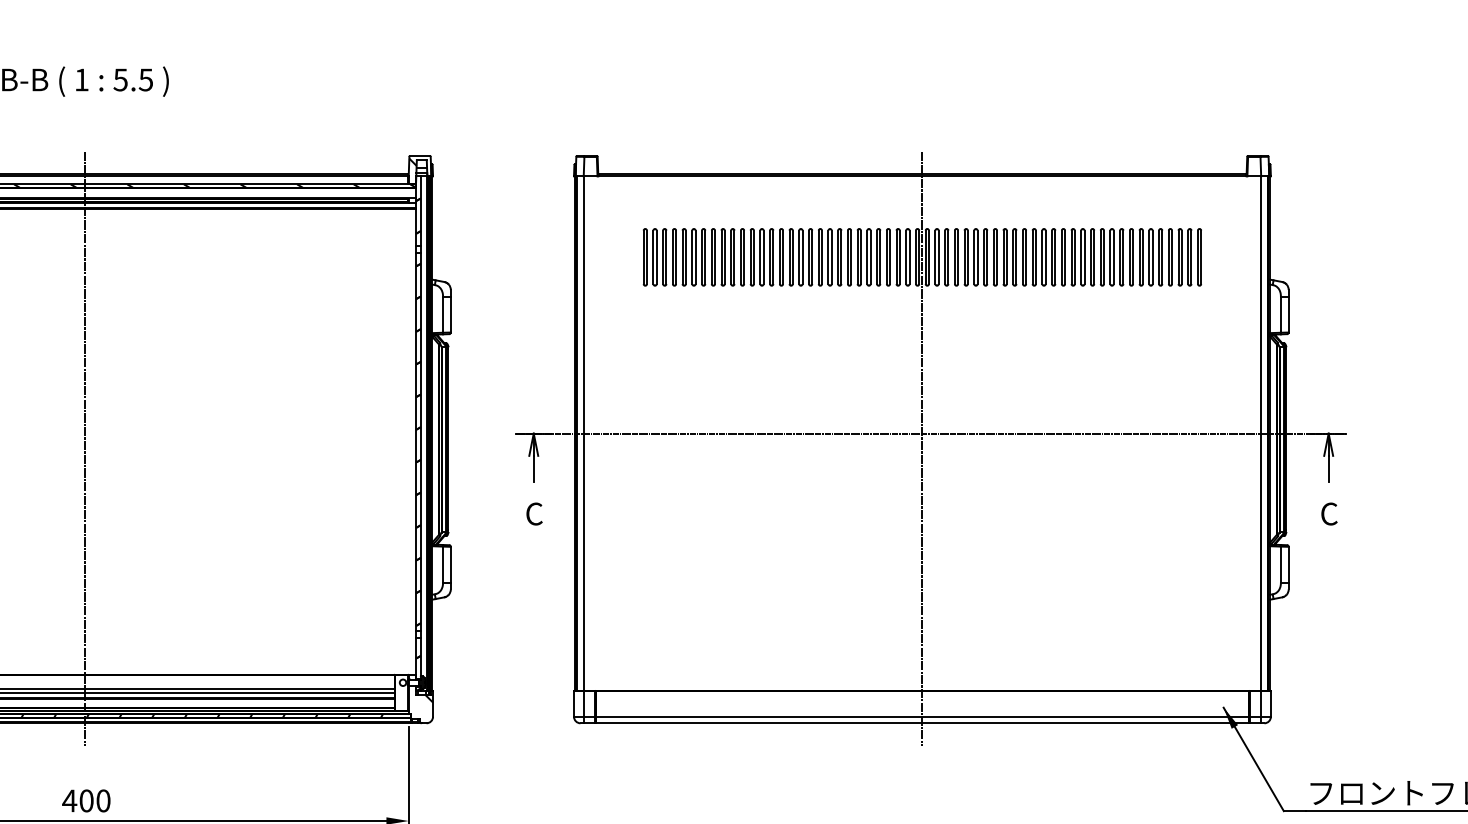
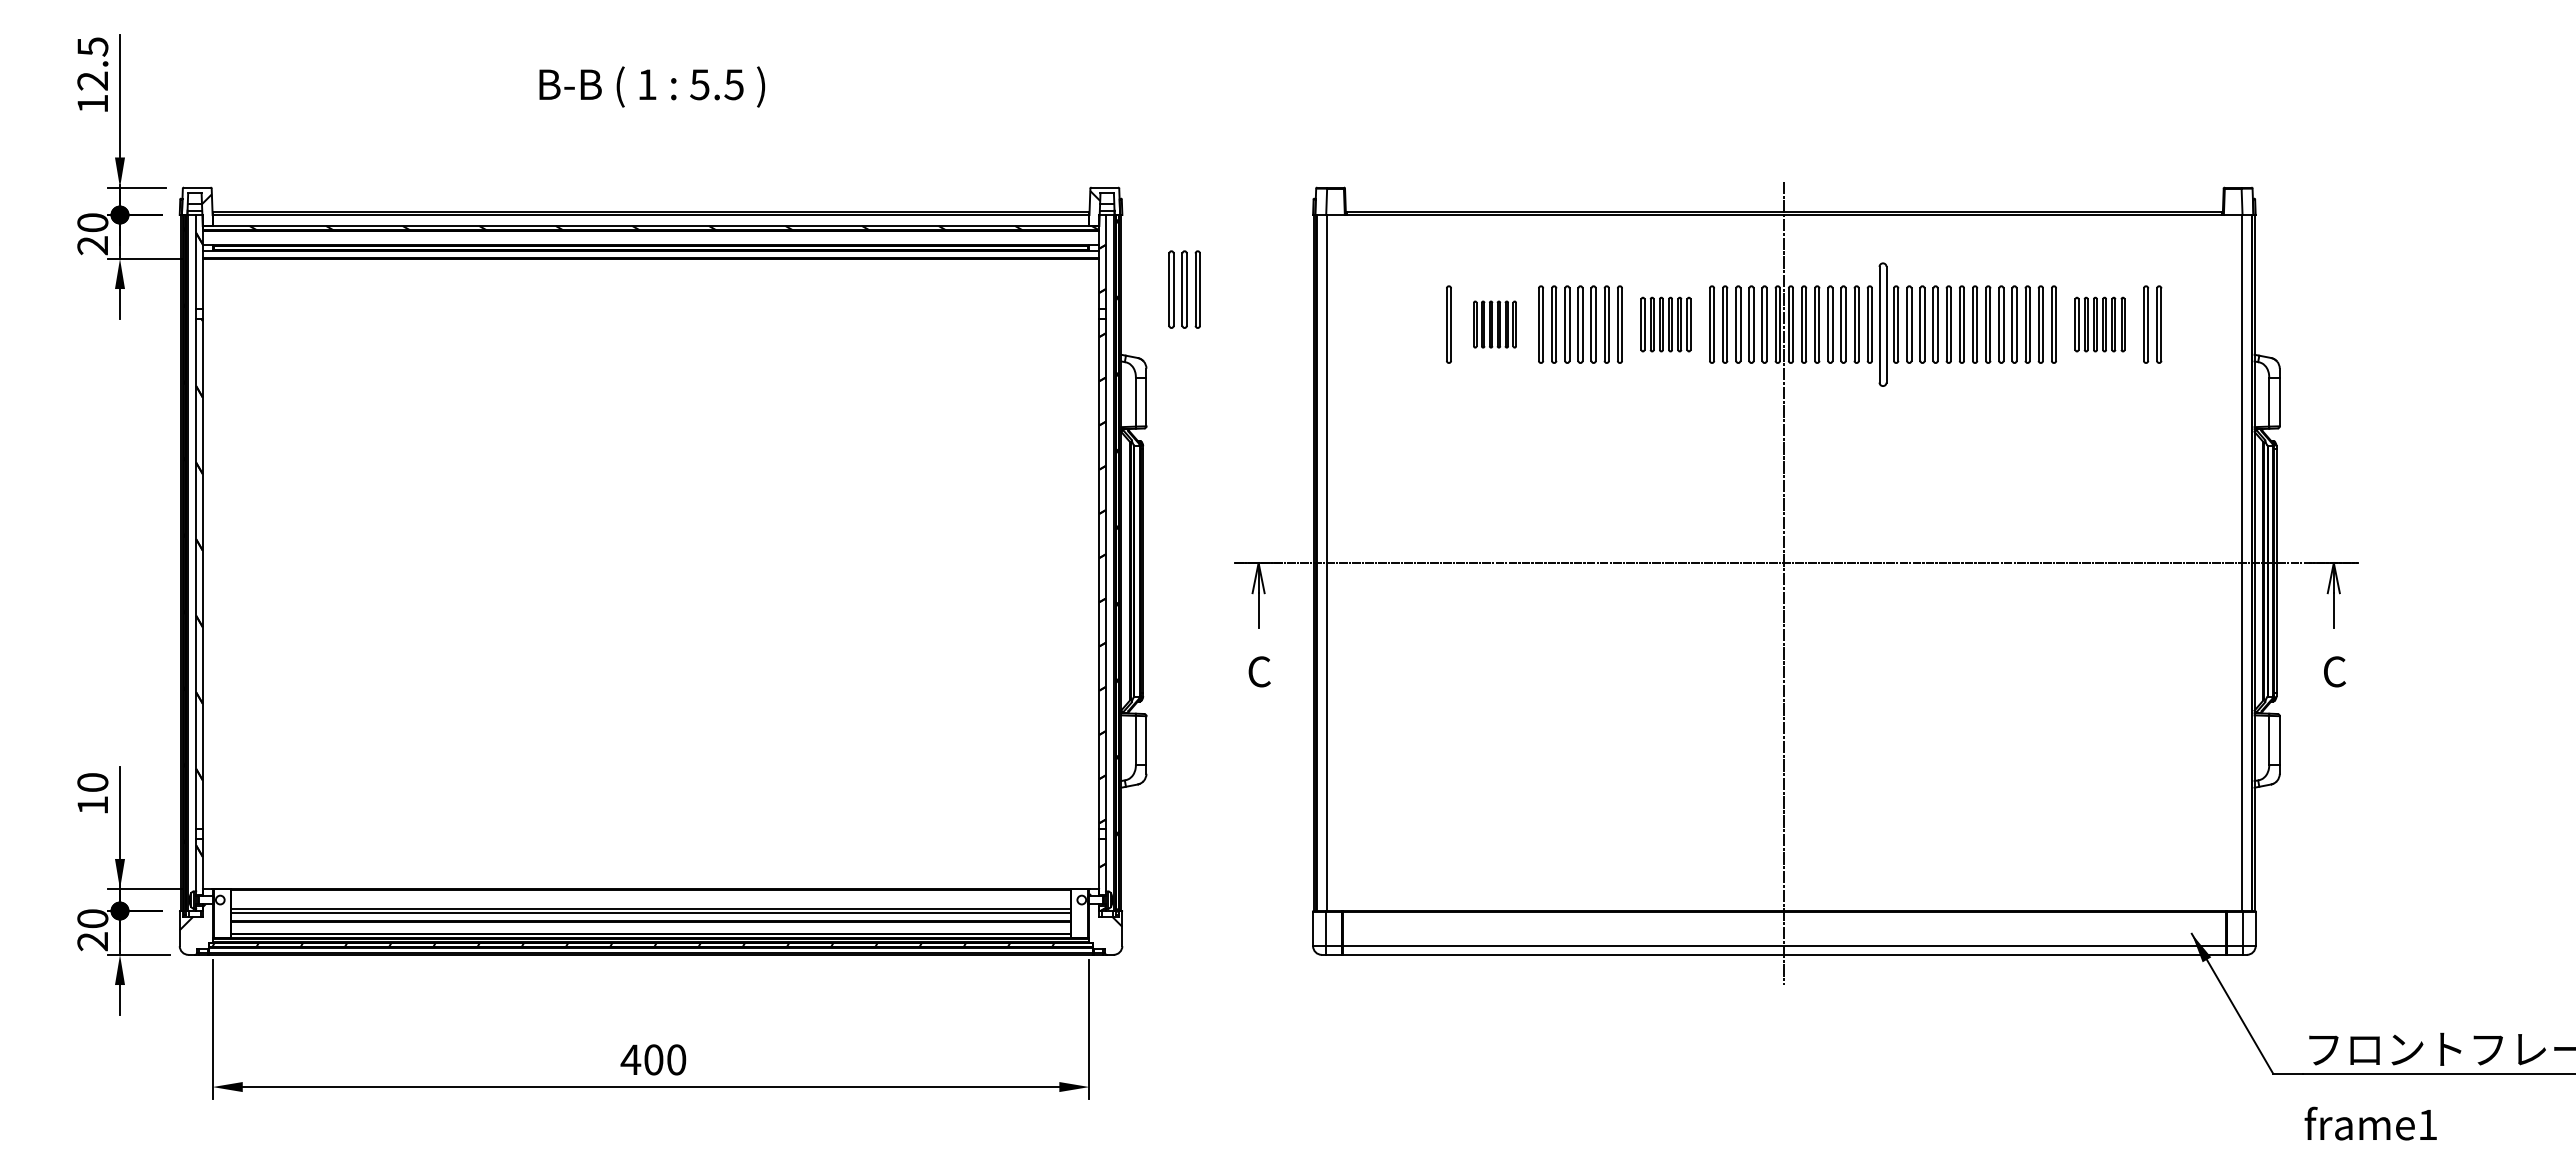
part: (654, 257) -> (1184, 289), moved
part: (708, 257) -> (1494, 324), size x0.6
part: (834, 257) -> (1665, 324), size x0.7
part: (995, 257) -> (1882, 324), size x1.6
part: (1155, 257) -> (2099, 324), size x0.7
line: (84, 448) -> (651, 583), removed

